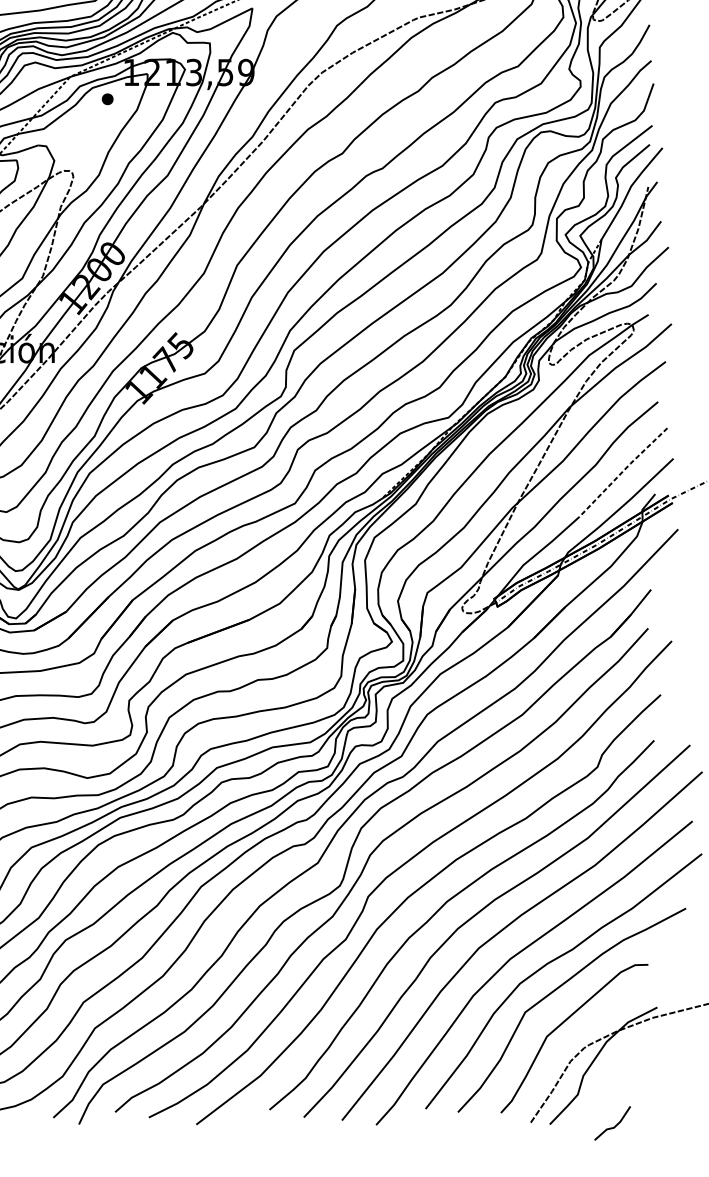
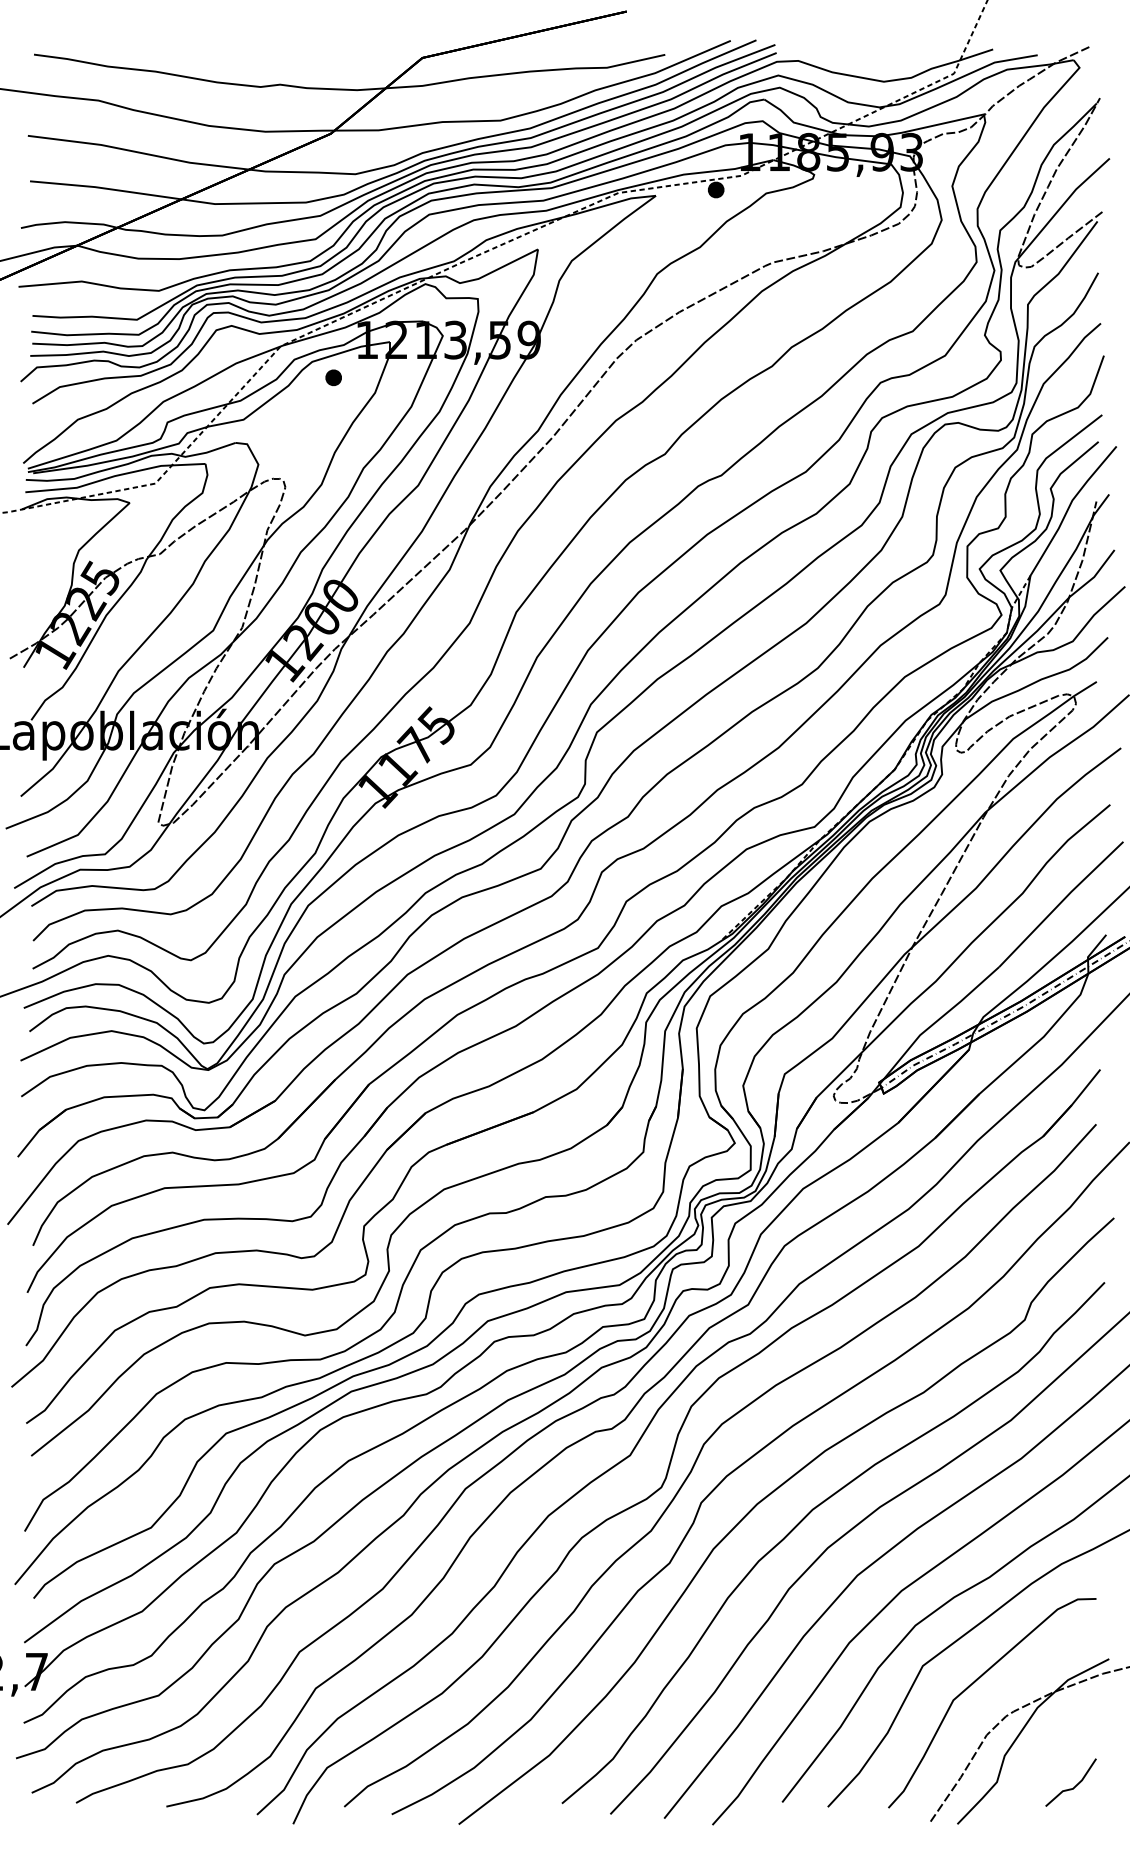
line: (622, 471) -> (1060, 903), dashed -> solid
line: (615, 1126) -> (1074, 1786), moved

